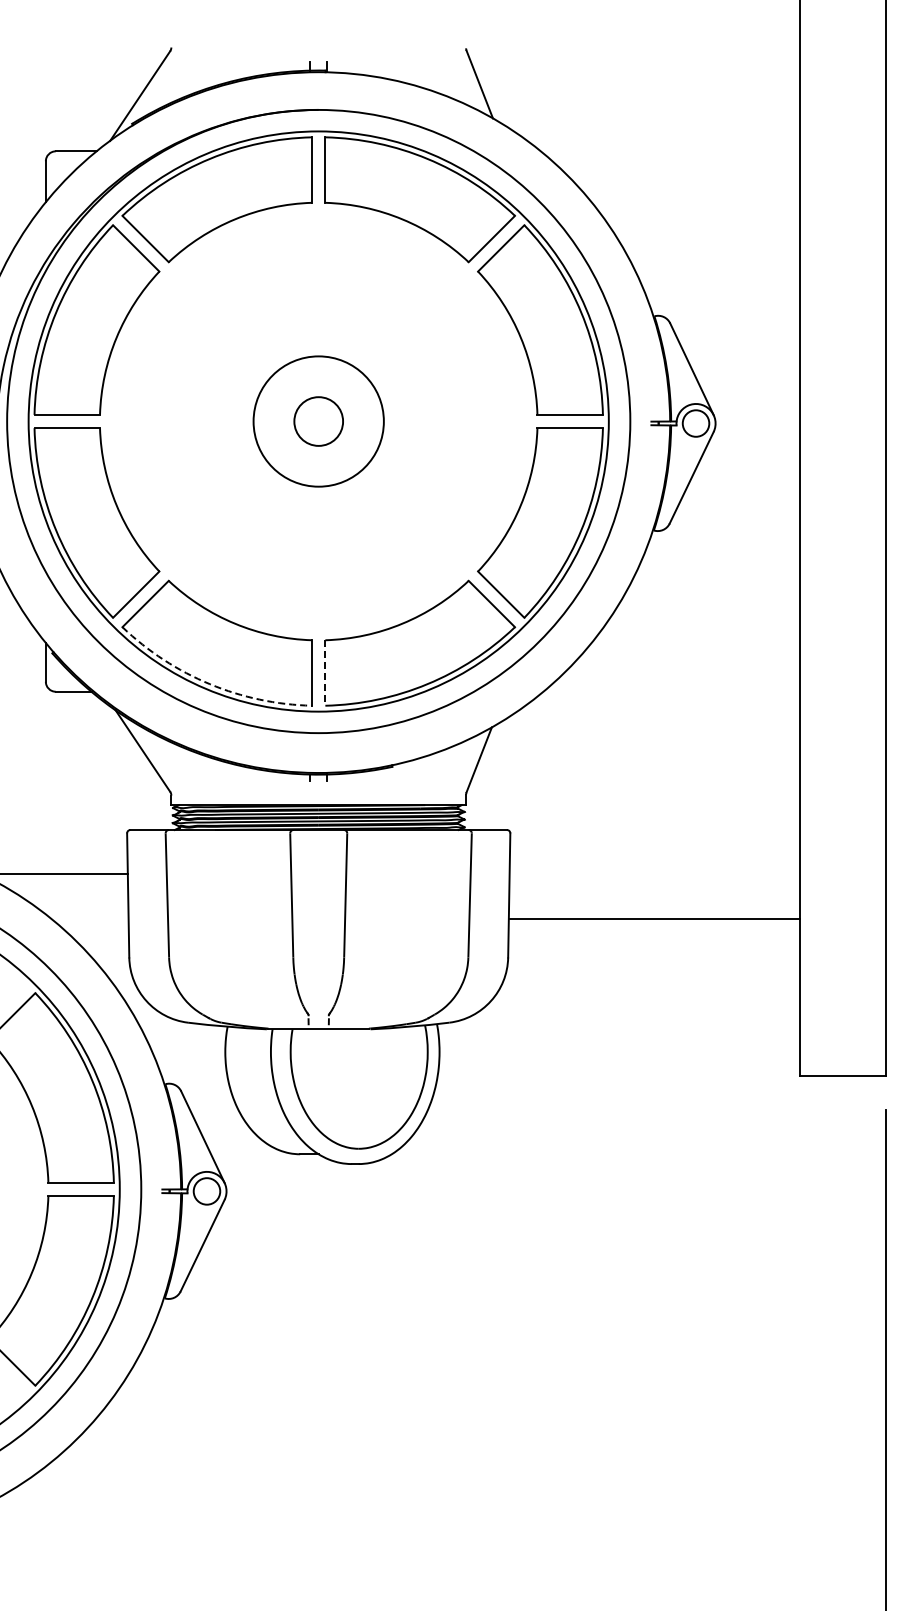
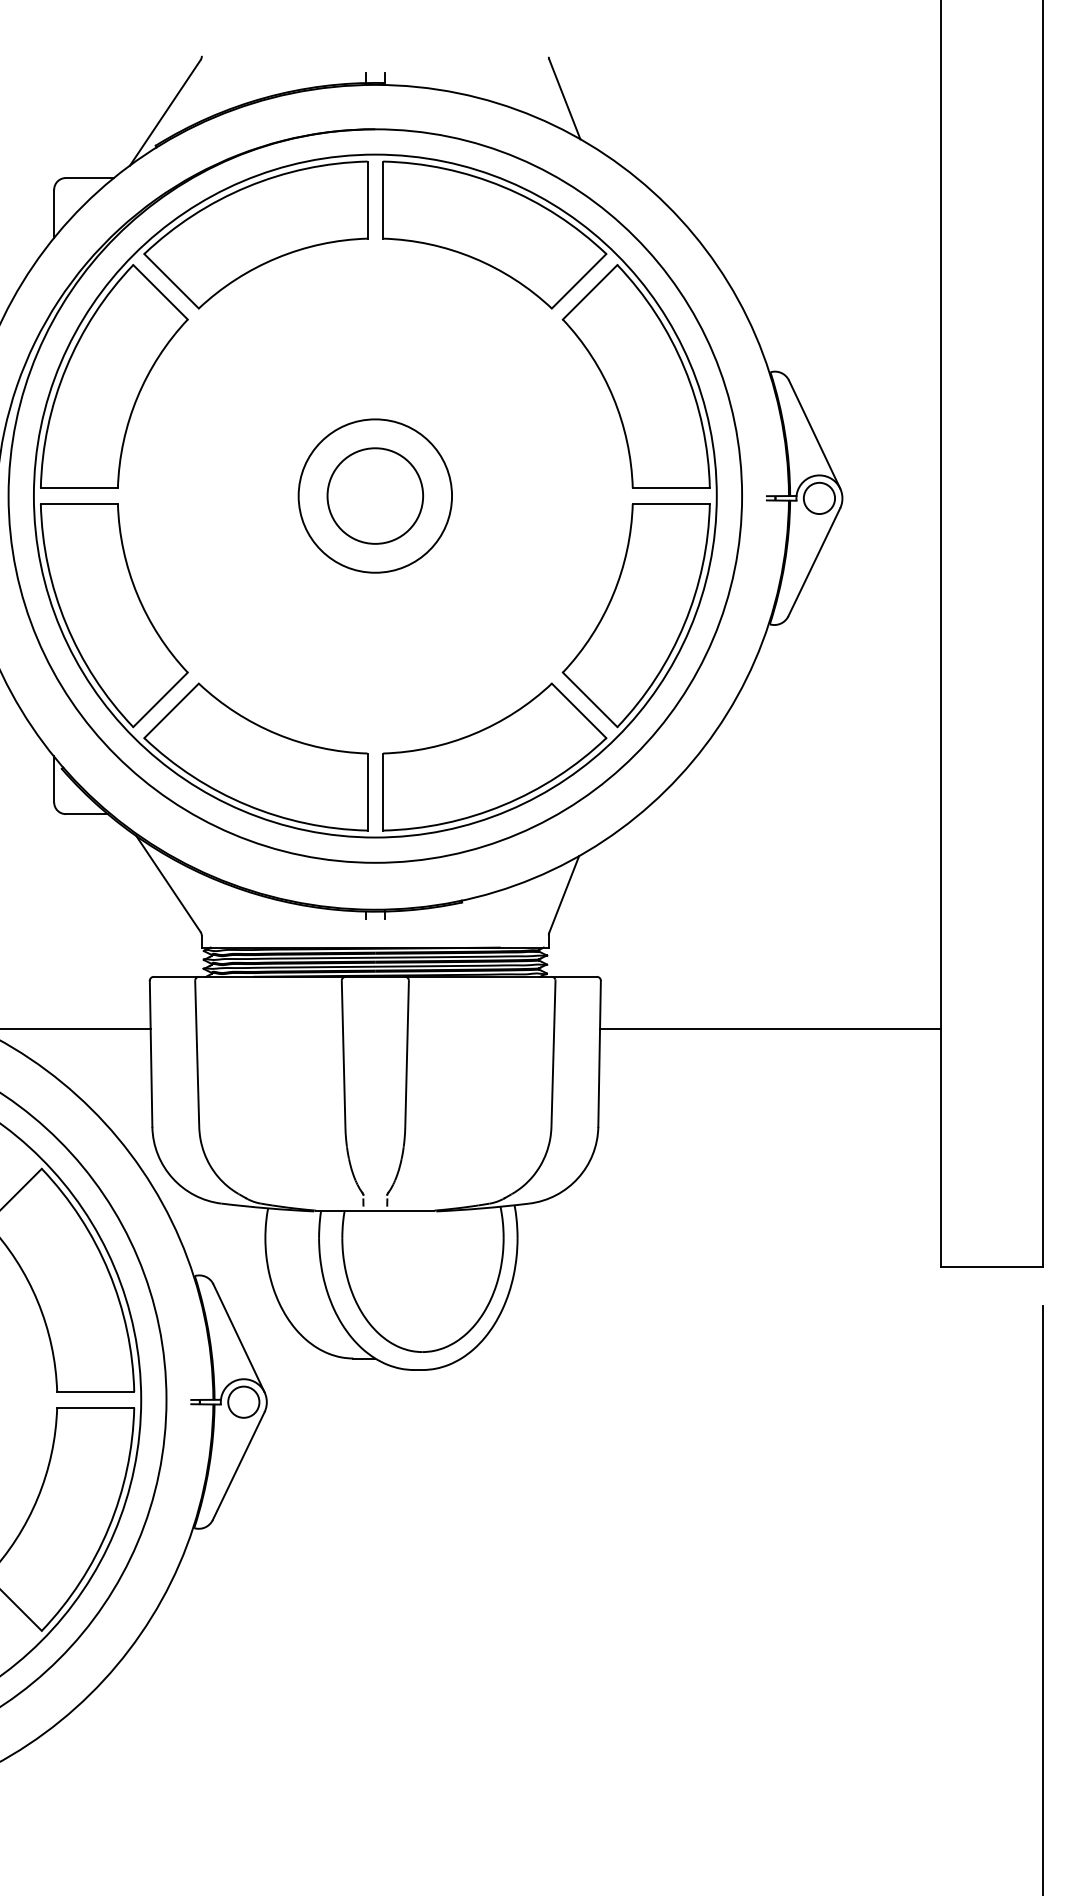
circle: (318, 421) -> (375, 496), size x1.67
line: (325, 673) -> (383, 792), dashed -> solid
arc: (209, 684) -> (246, 805), dashed -> solid
line: (654, 919) -> (770, 1029), moved

